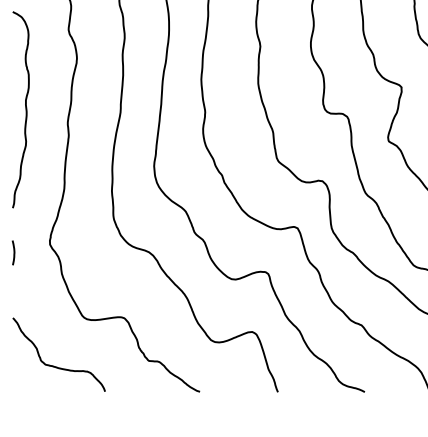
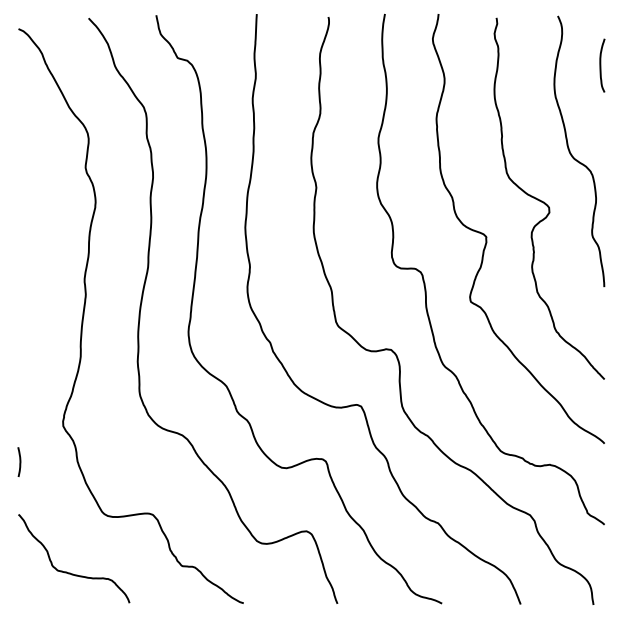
curve: (25, 109) -> (33, 263), removed
curve: (13, 252) -> (19, 461), moved

